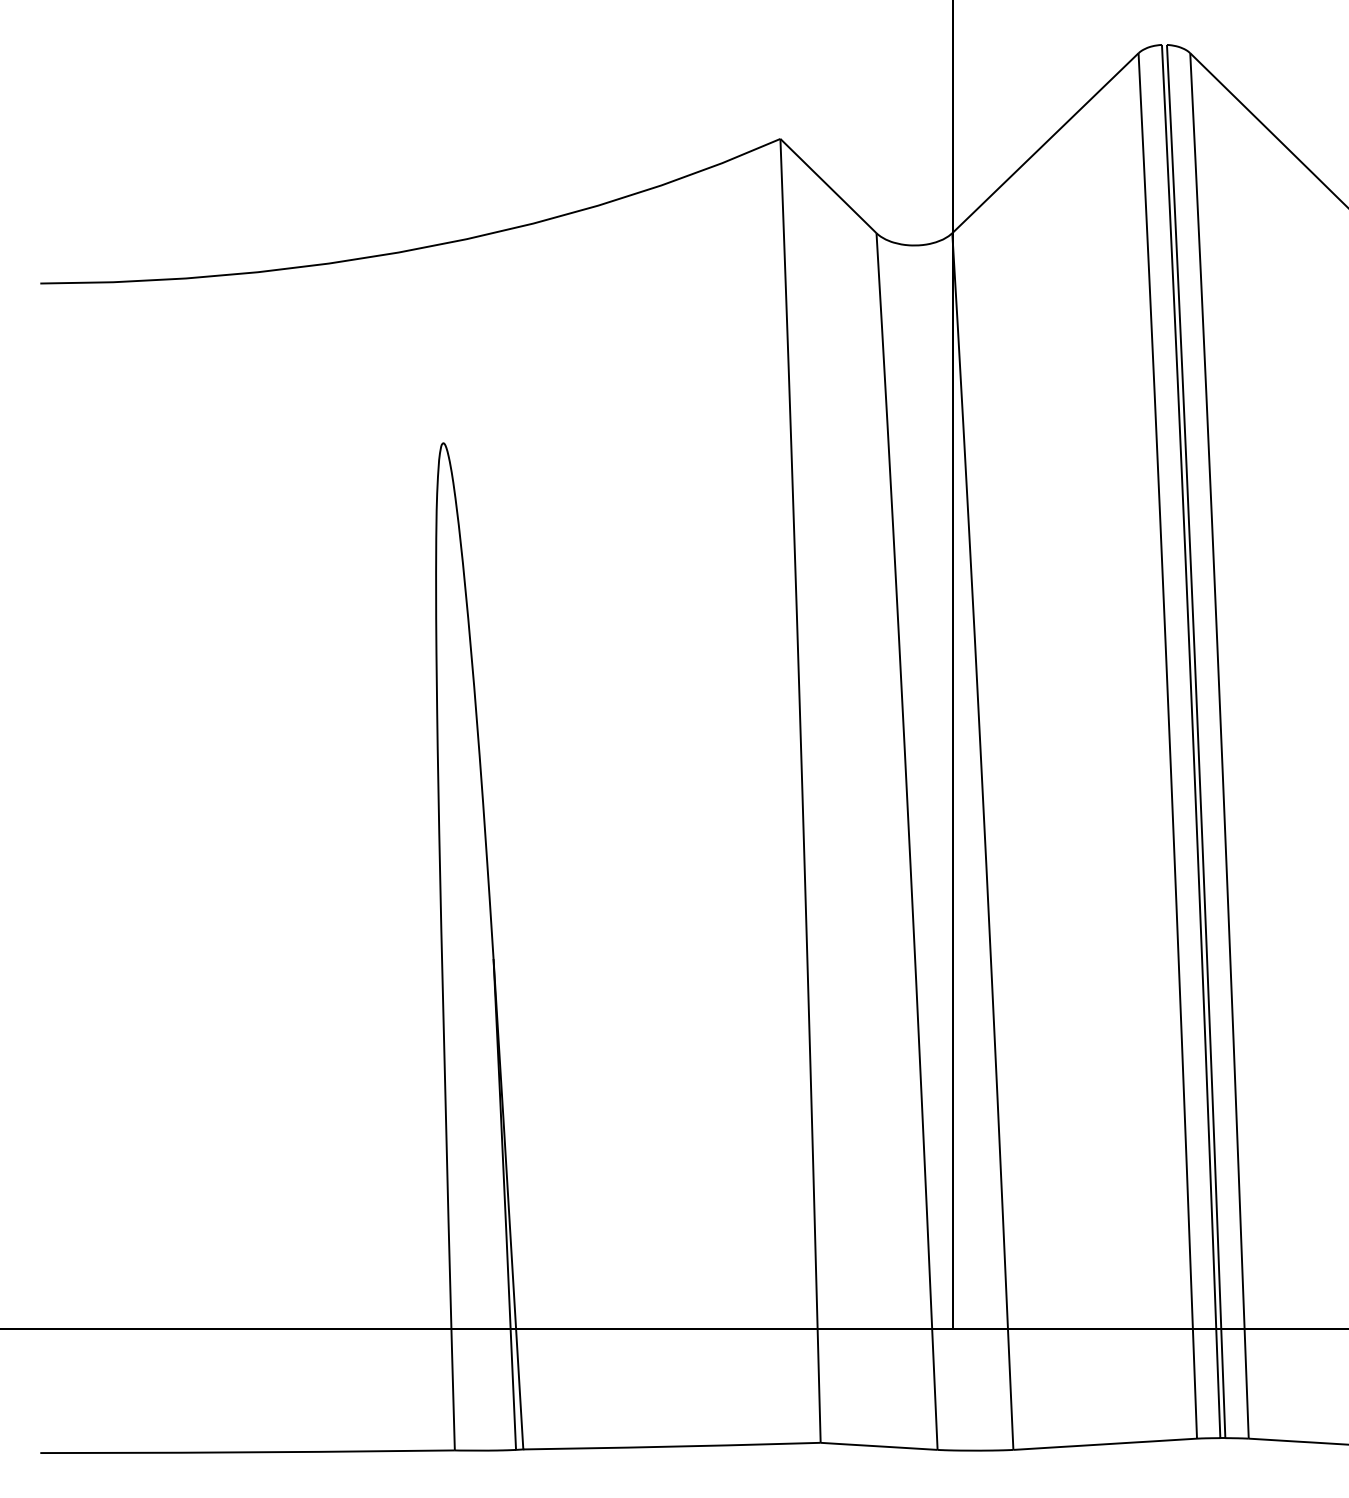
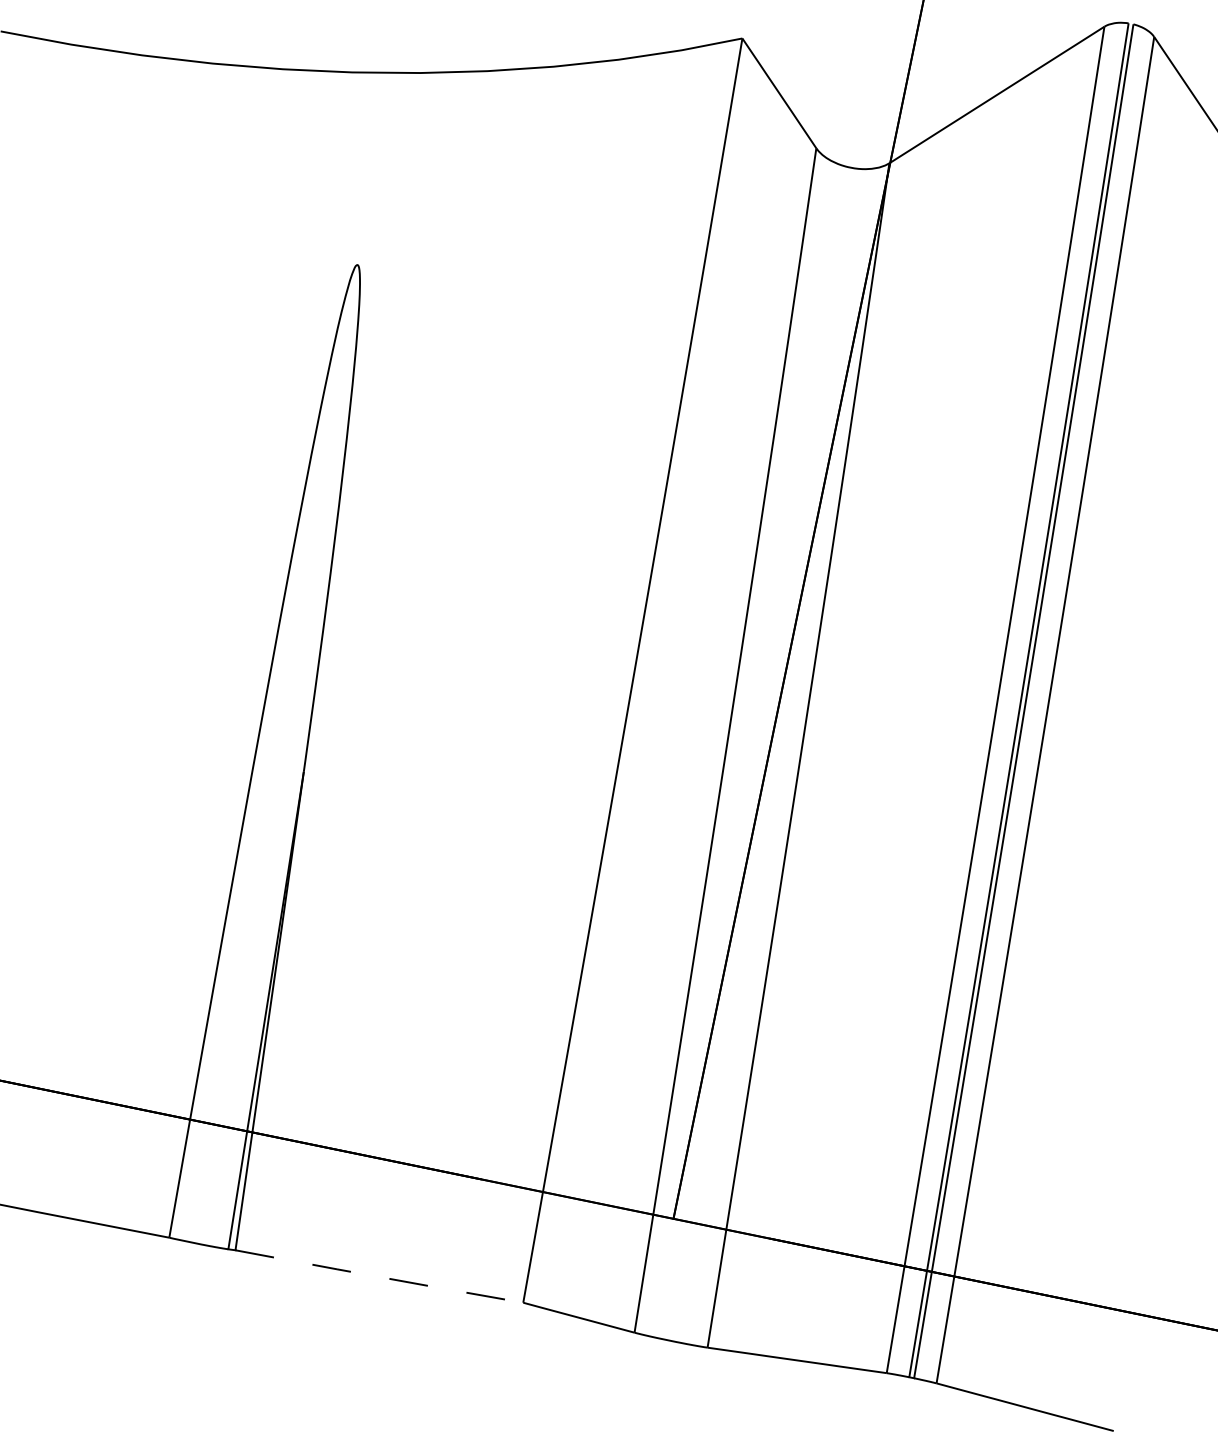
line: (672, 1446) -> (379, 1276), solid -> dashed

